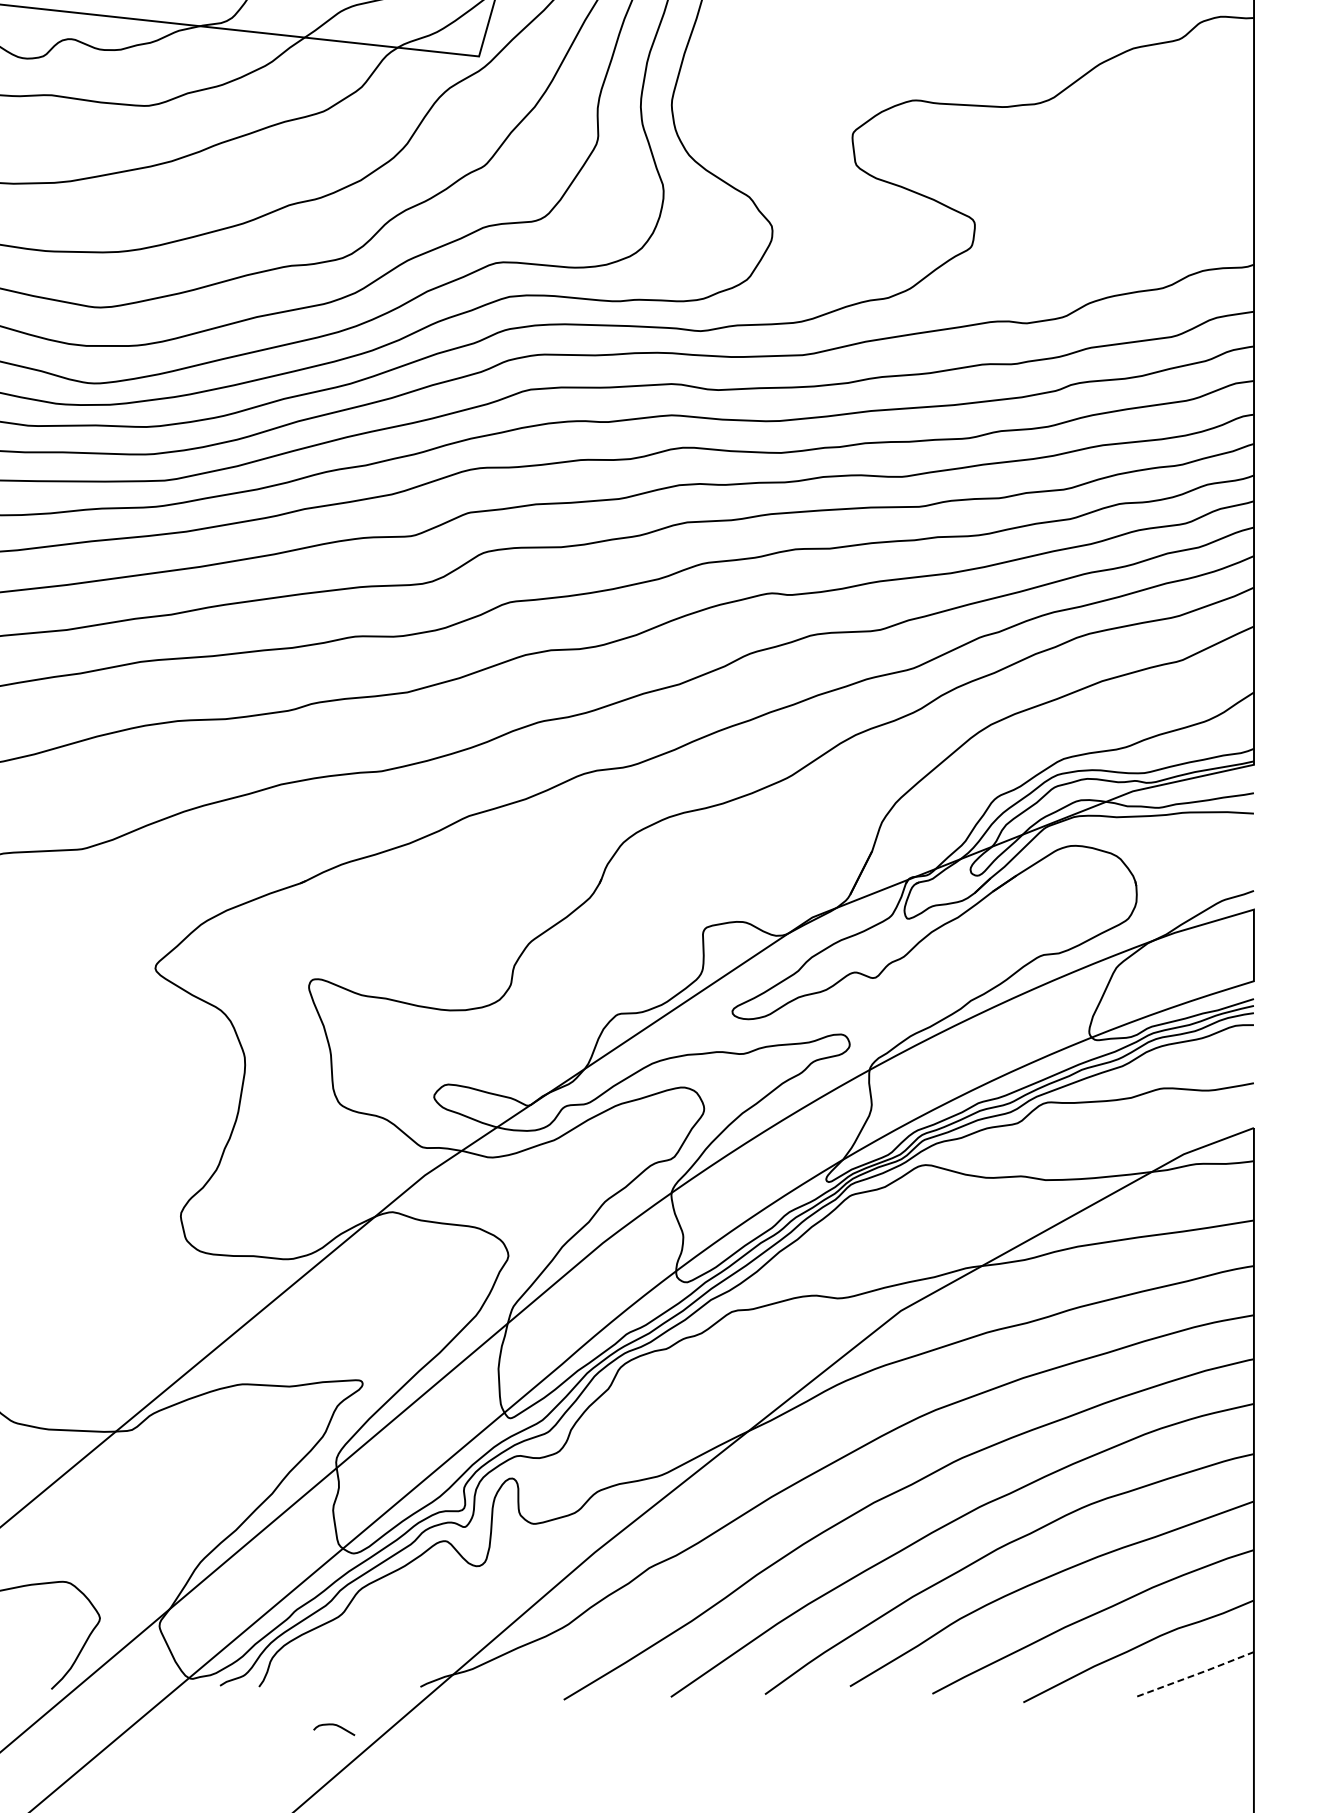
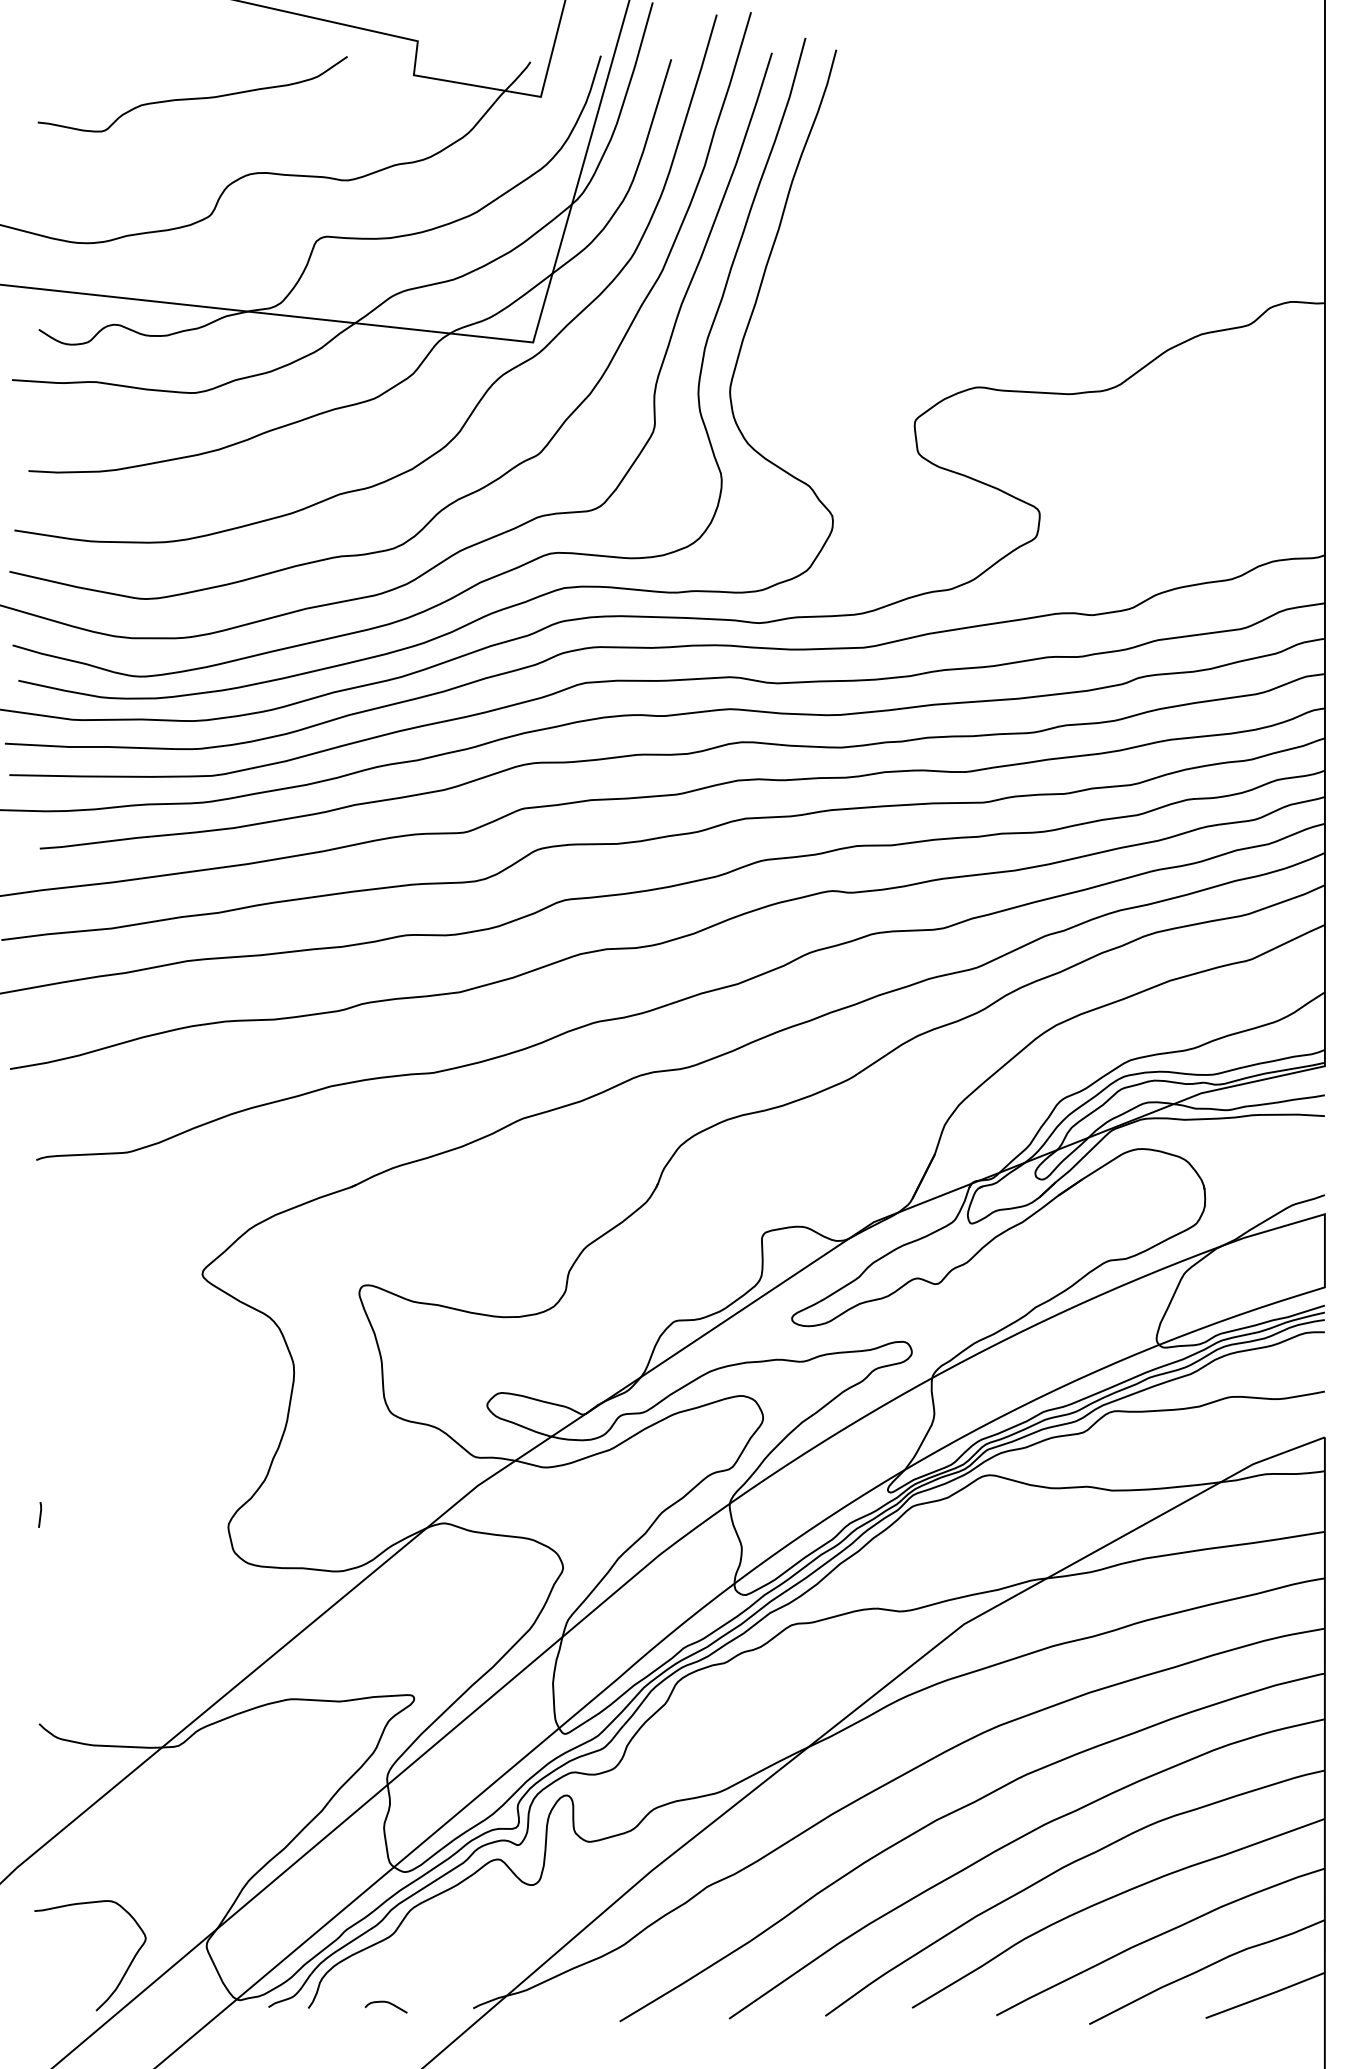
line: (1196, 1674) -> (1266, 1995), dashed -> solid
curve: (335, 1726) -> (387, 2003), moved

